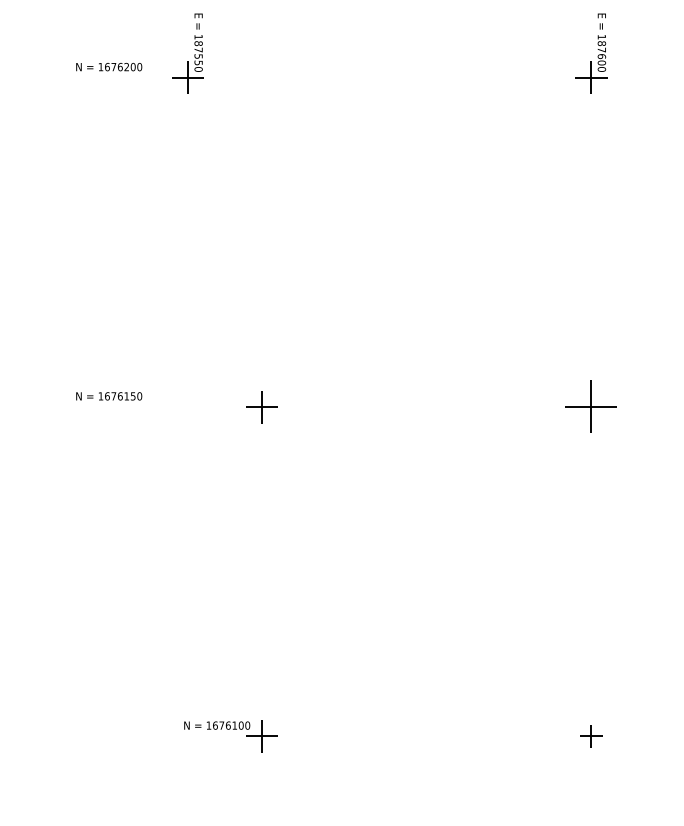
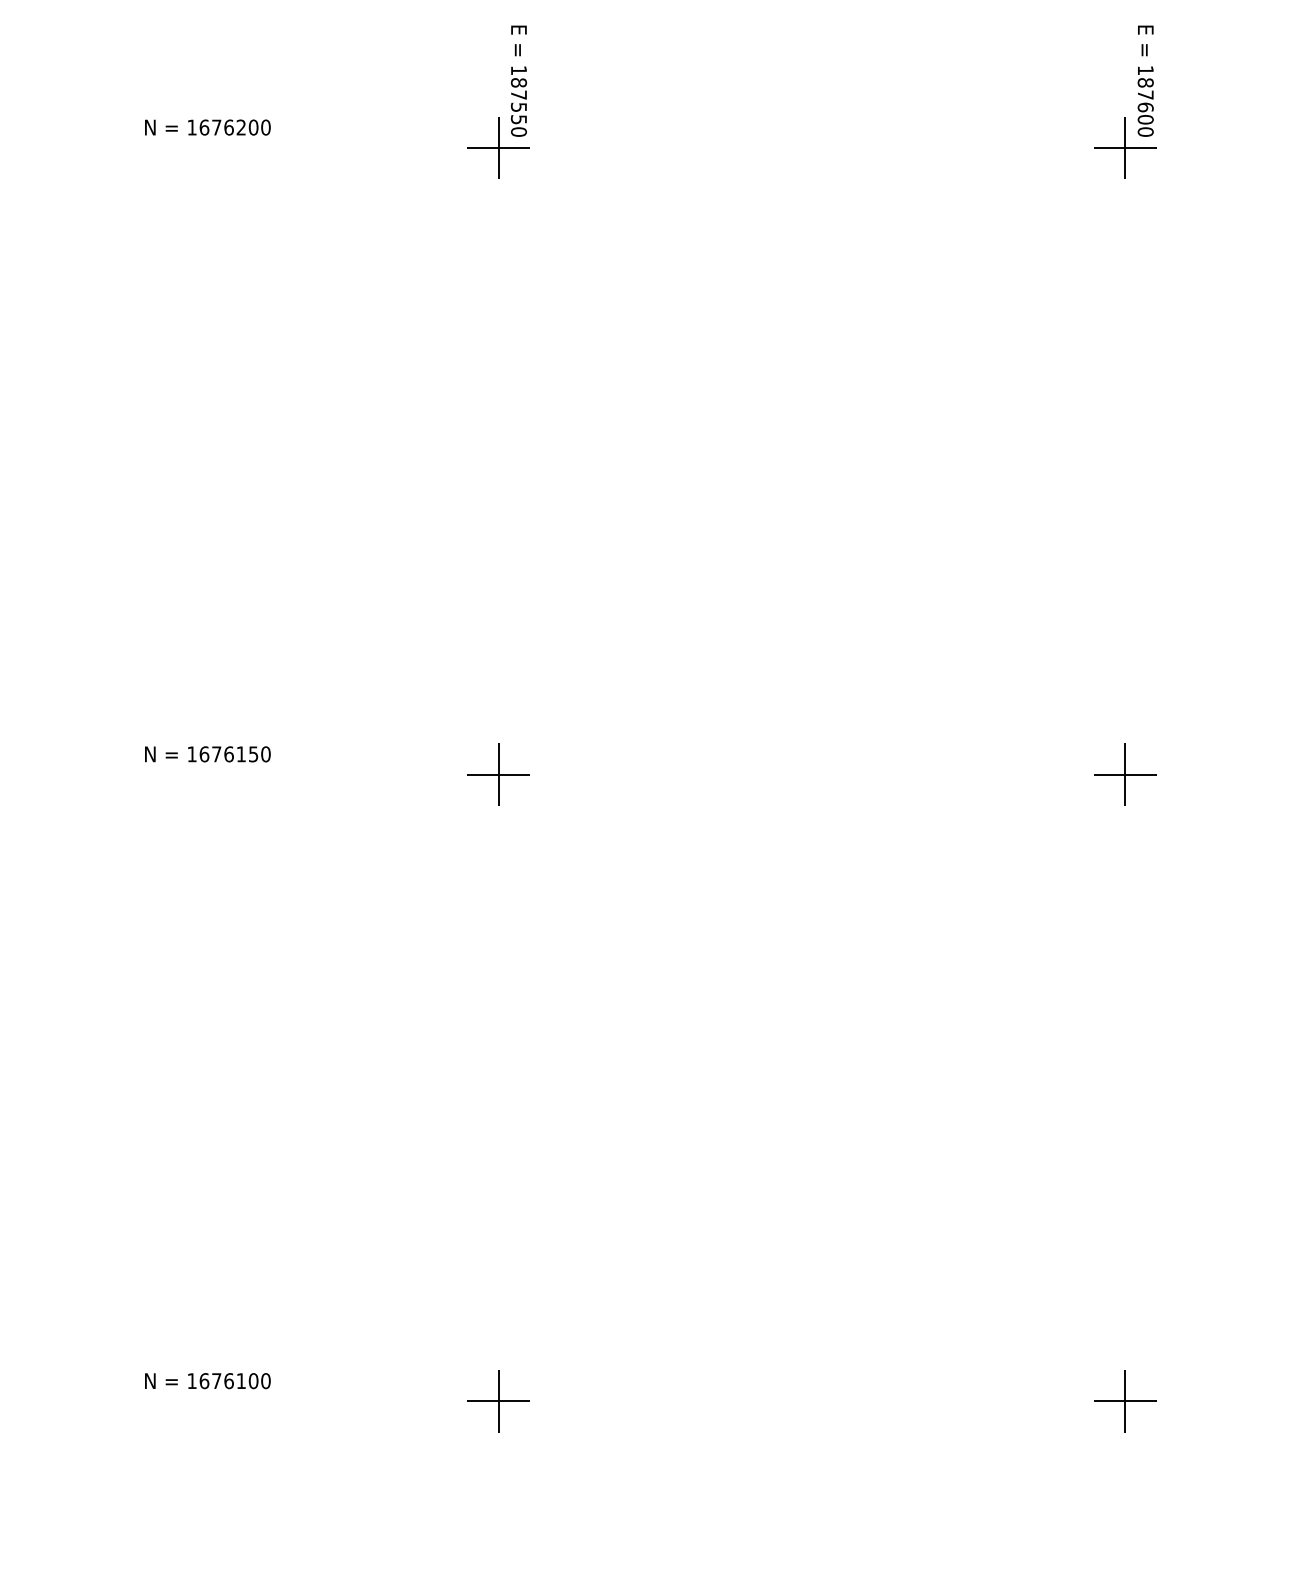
part: (194, 54) -> (511, 103), moved
part: (591, 407) -> (1125, 775), size x0.62
text: (217, 725) -> (208, 1380), moved
part: (591, 736) -> (1125, 1401), size x1.43

